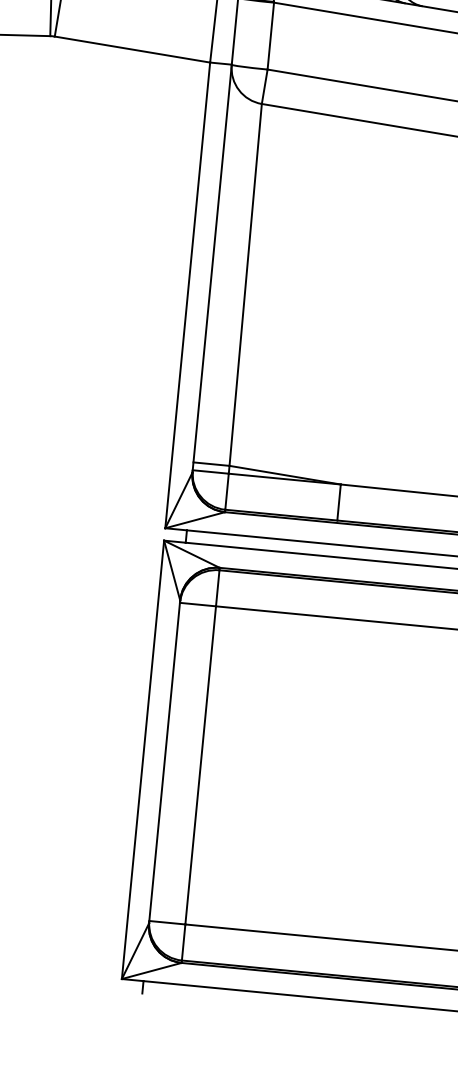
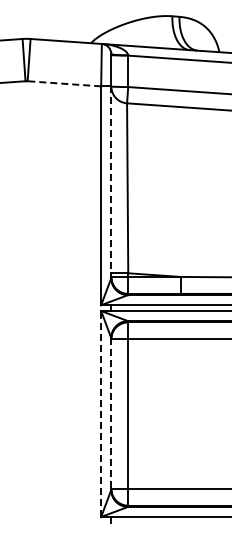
line: (132, 48) -> (64, 83), solid -> dashed
line: (212, 269) -> (111, 182), solid -> dashed
line: (143, 760) -> (101, 414), solid -> dashed
line: (164, 762) -> (111, 414), solid -> dashed

